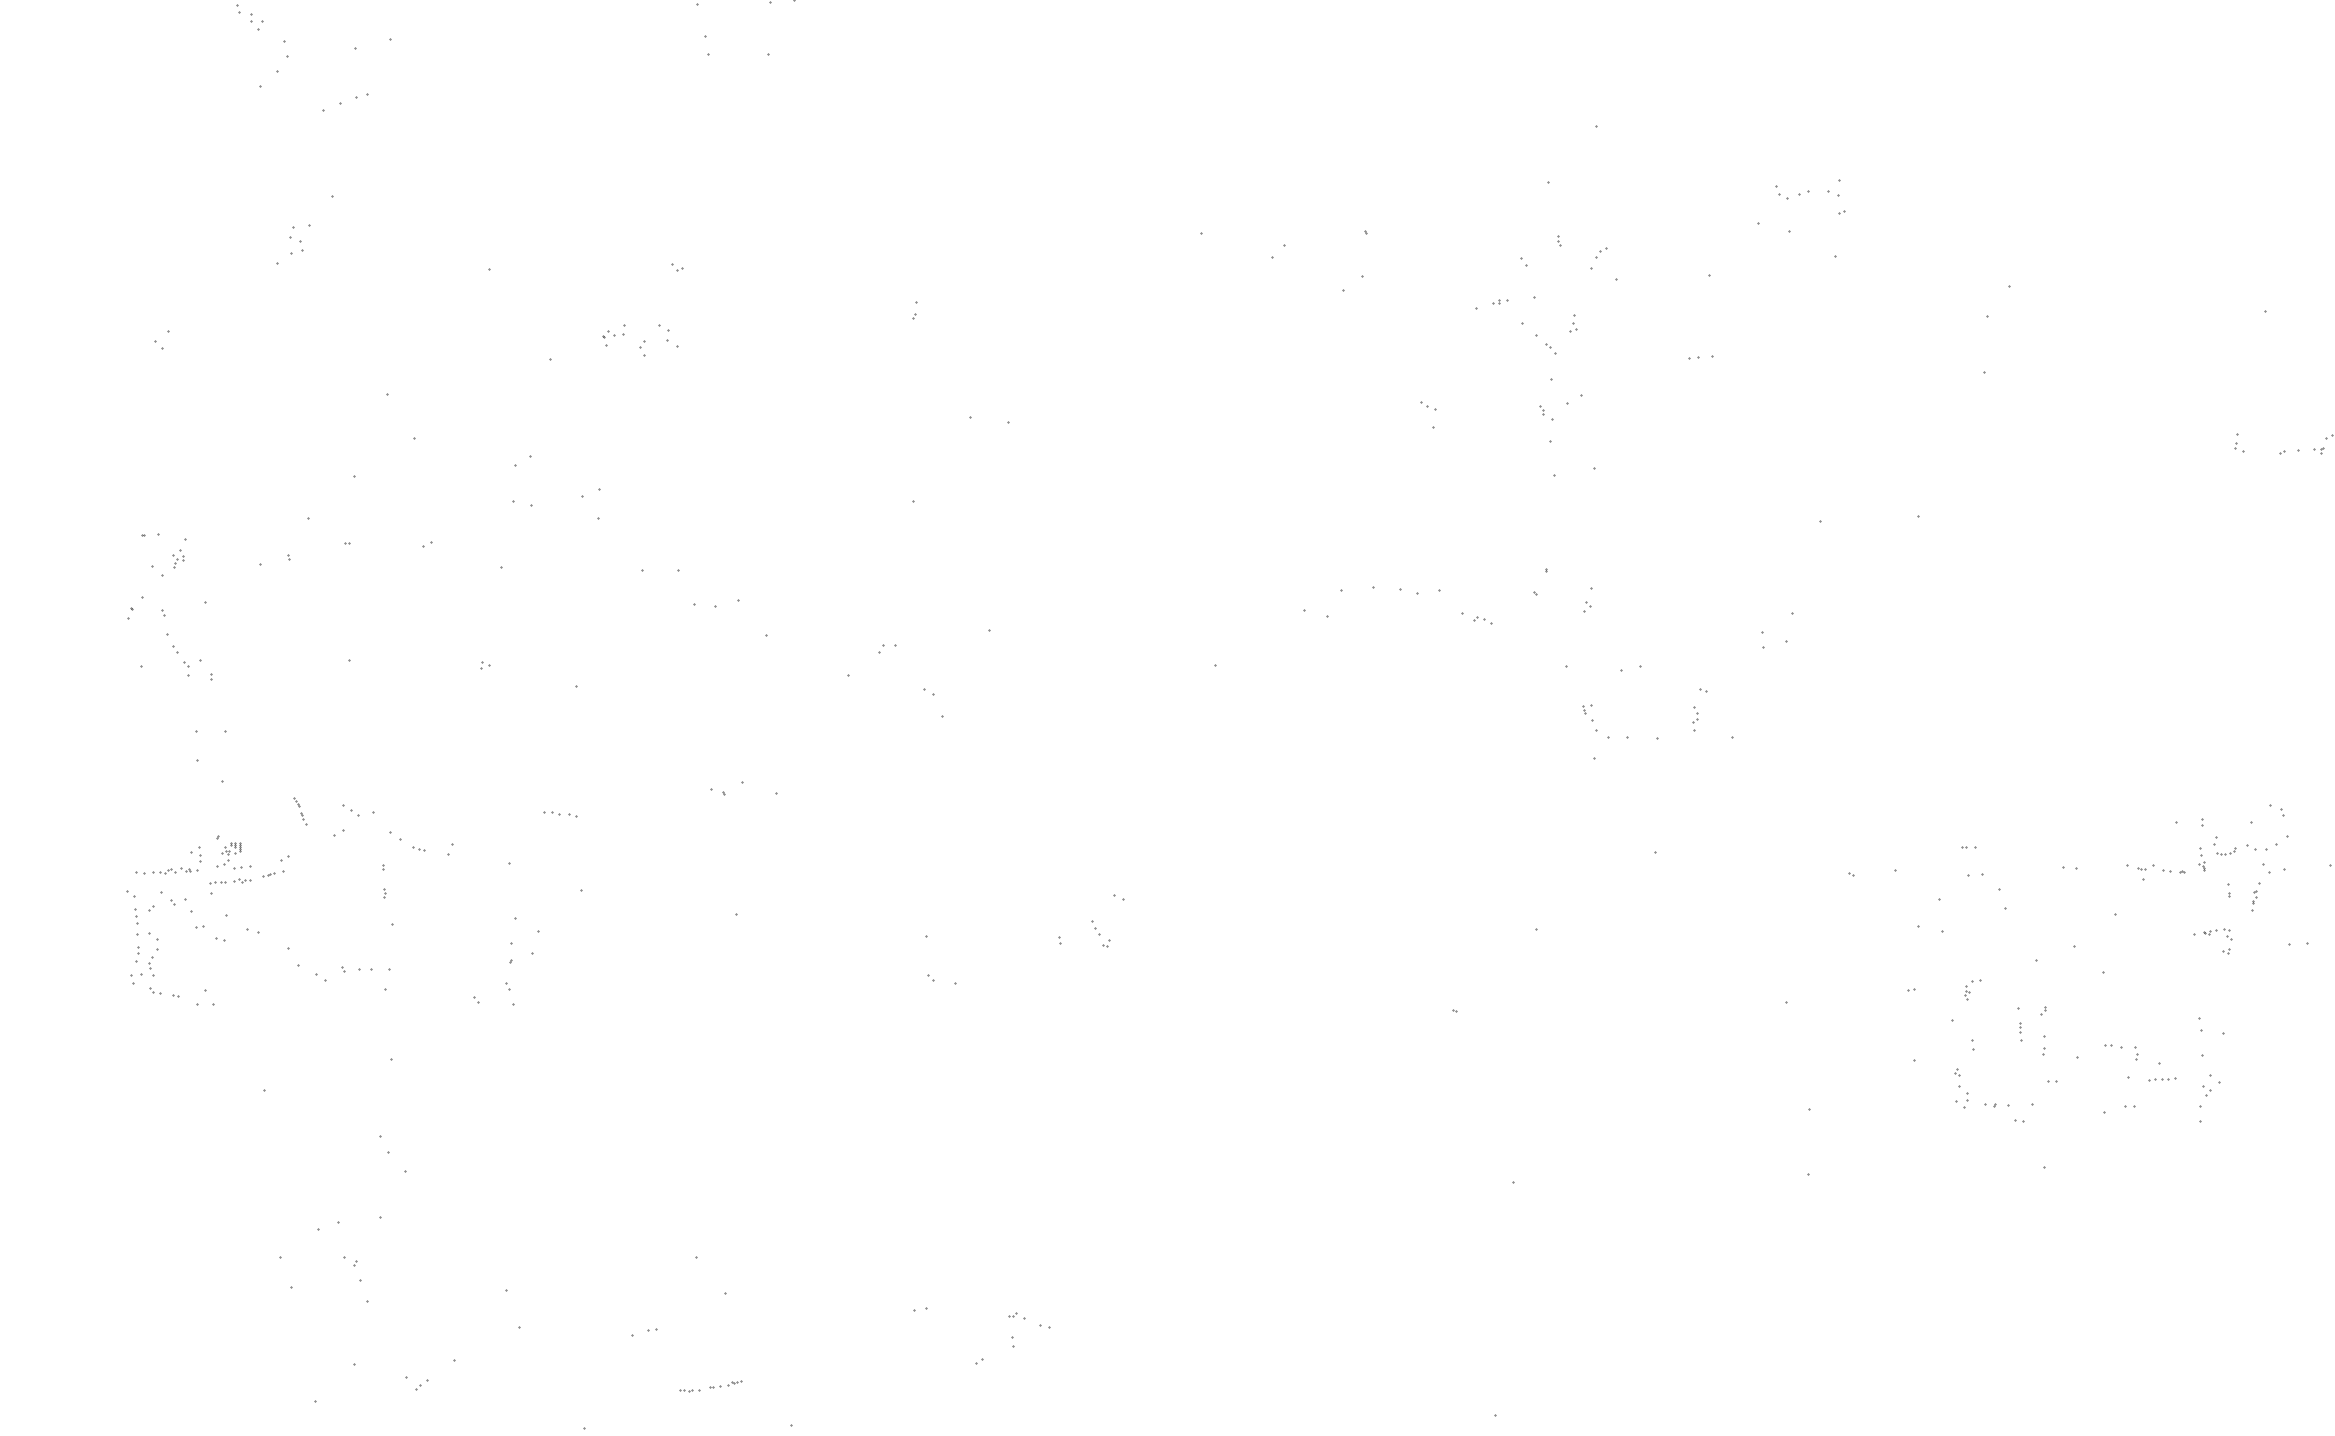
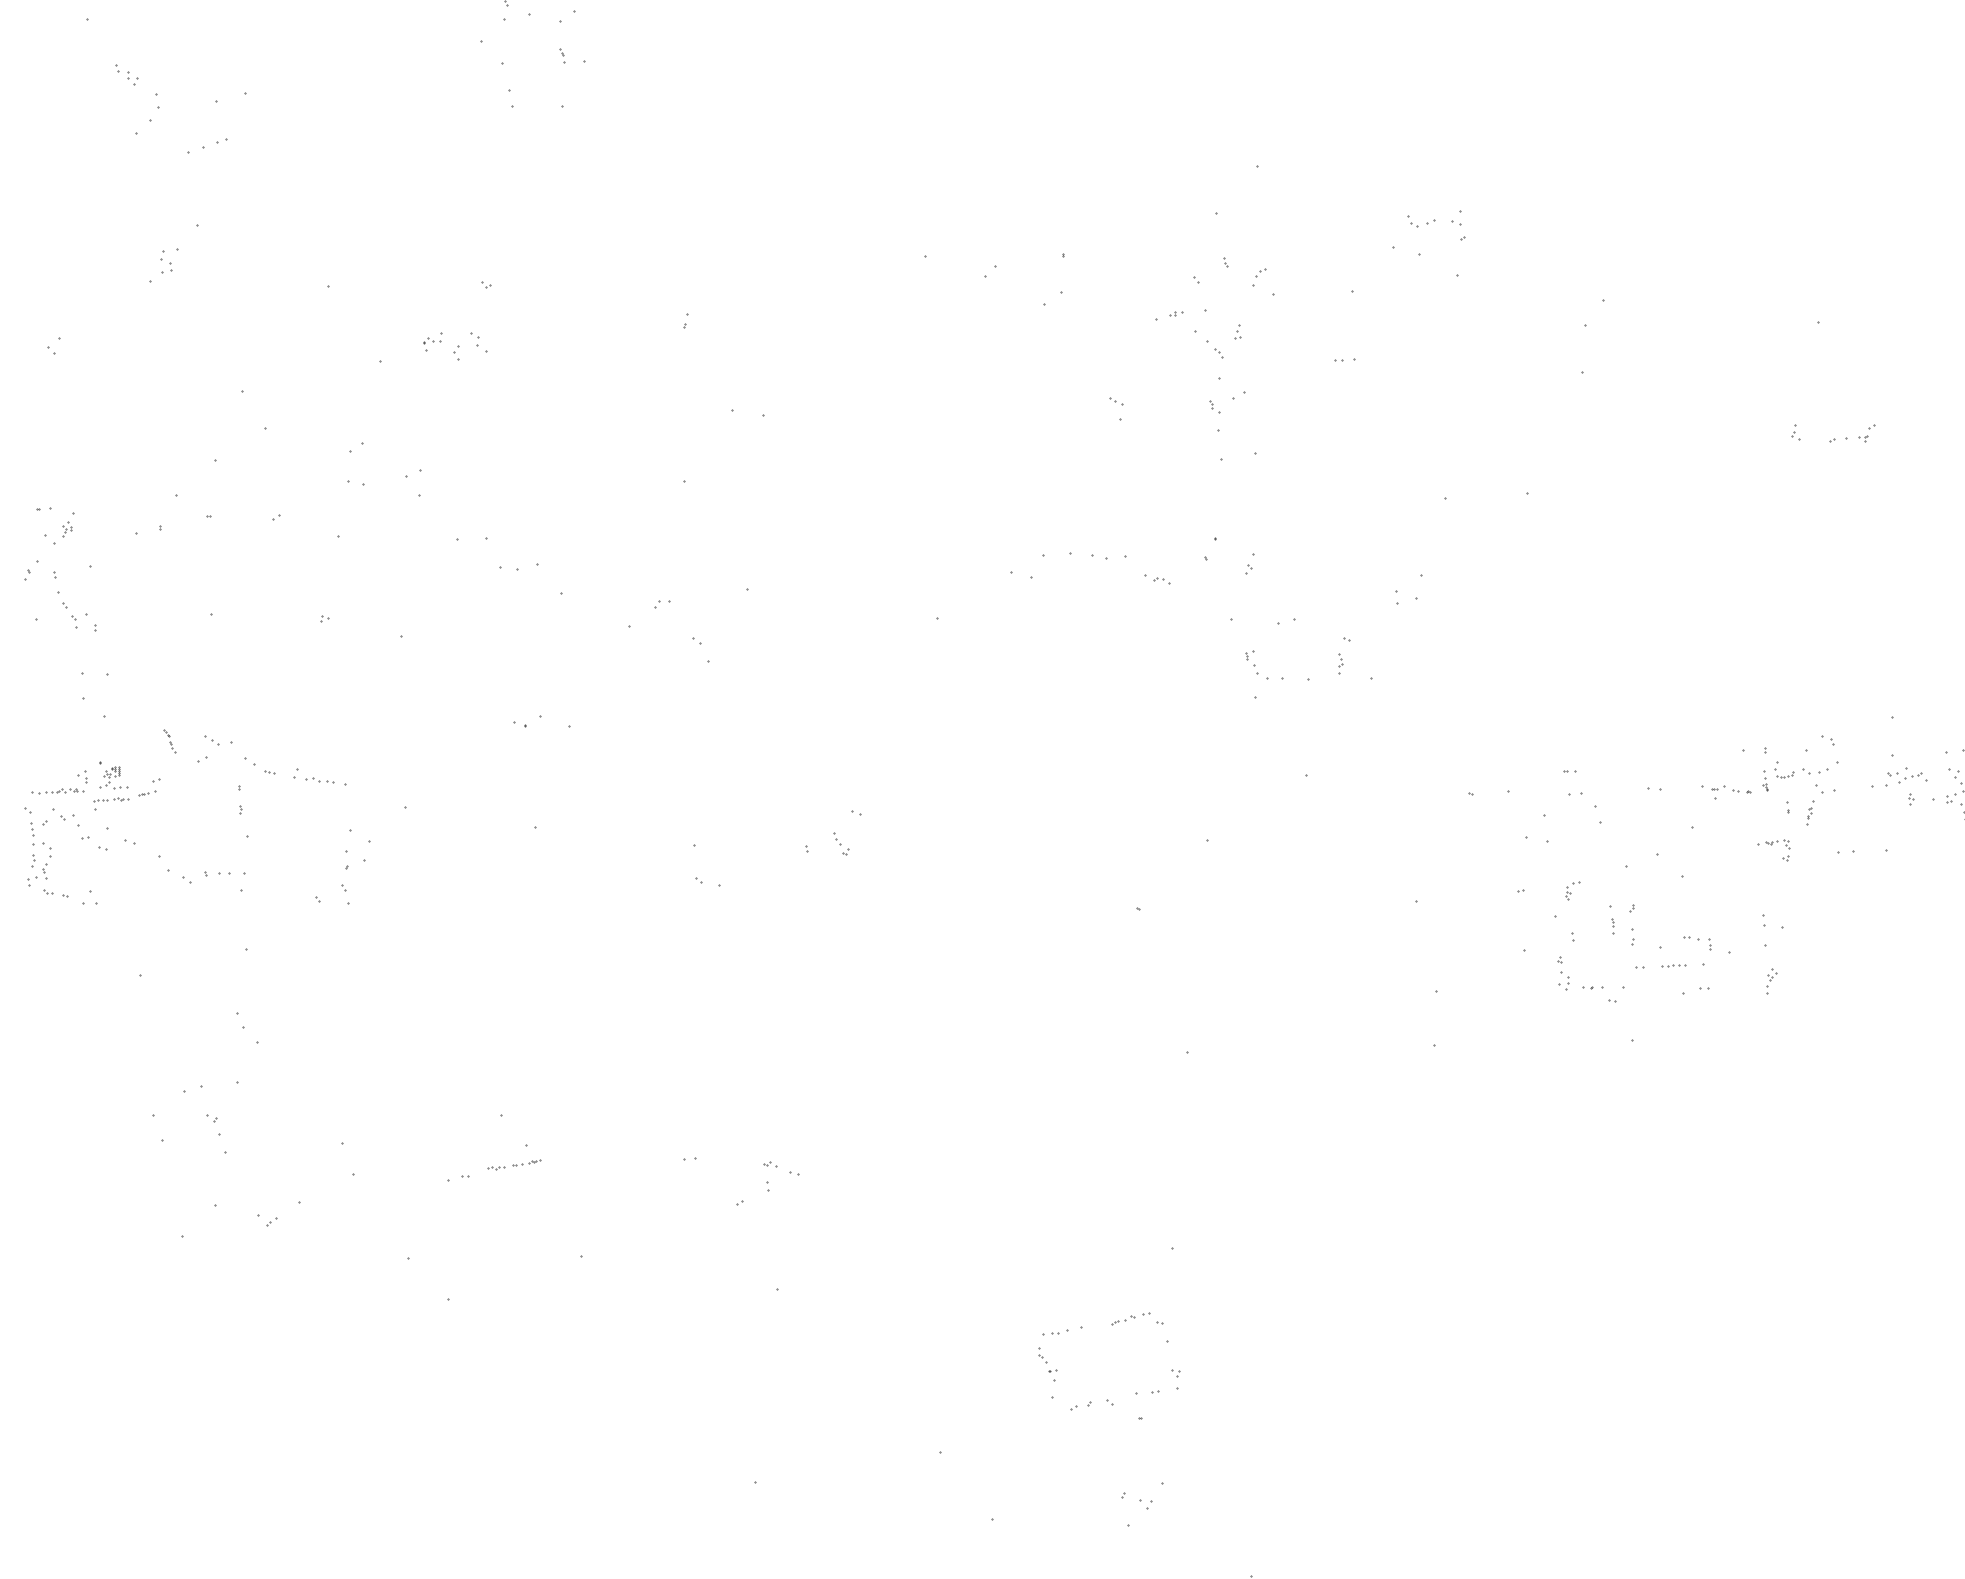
part: (559, 814) -> (319, 780), moved
part: (2161, 1078) -> (1673, 965), moved
part: (2209, 1097) -> (1771, 981), size x0.62
part: (711, 1386) -> (514, 1164), moved

